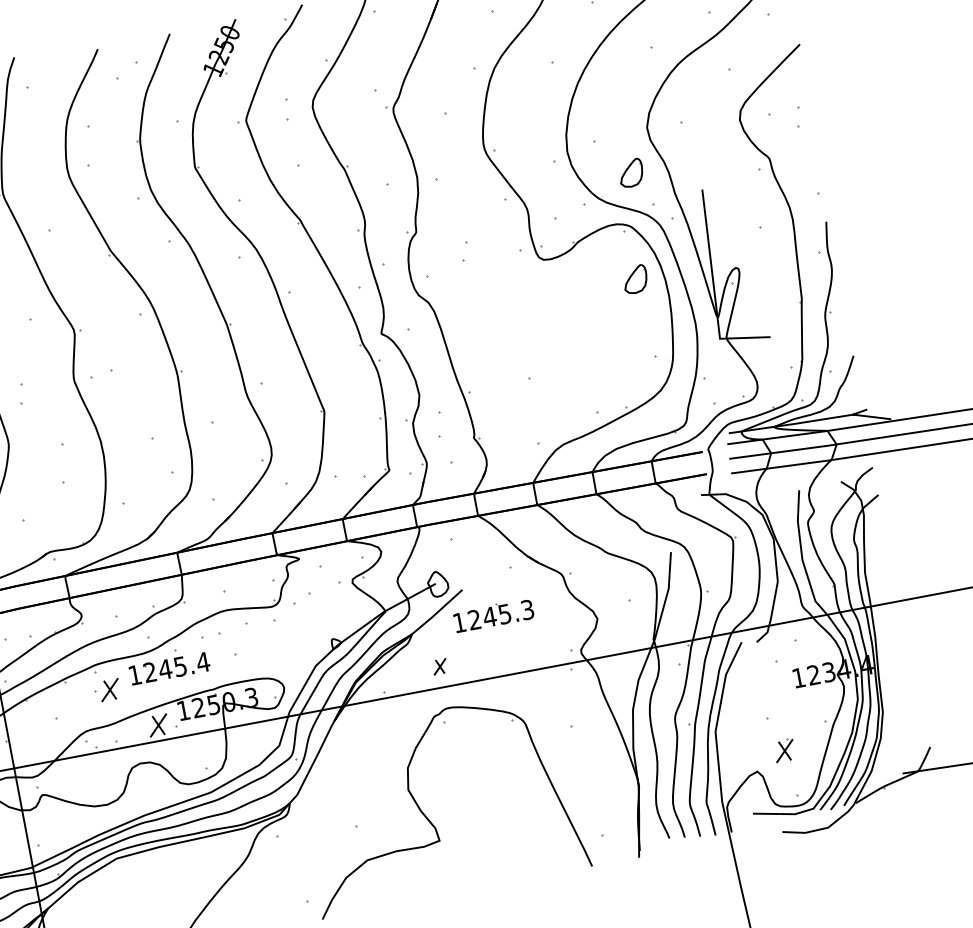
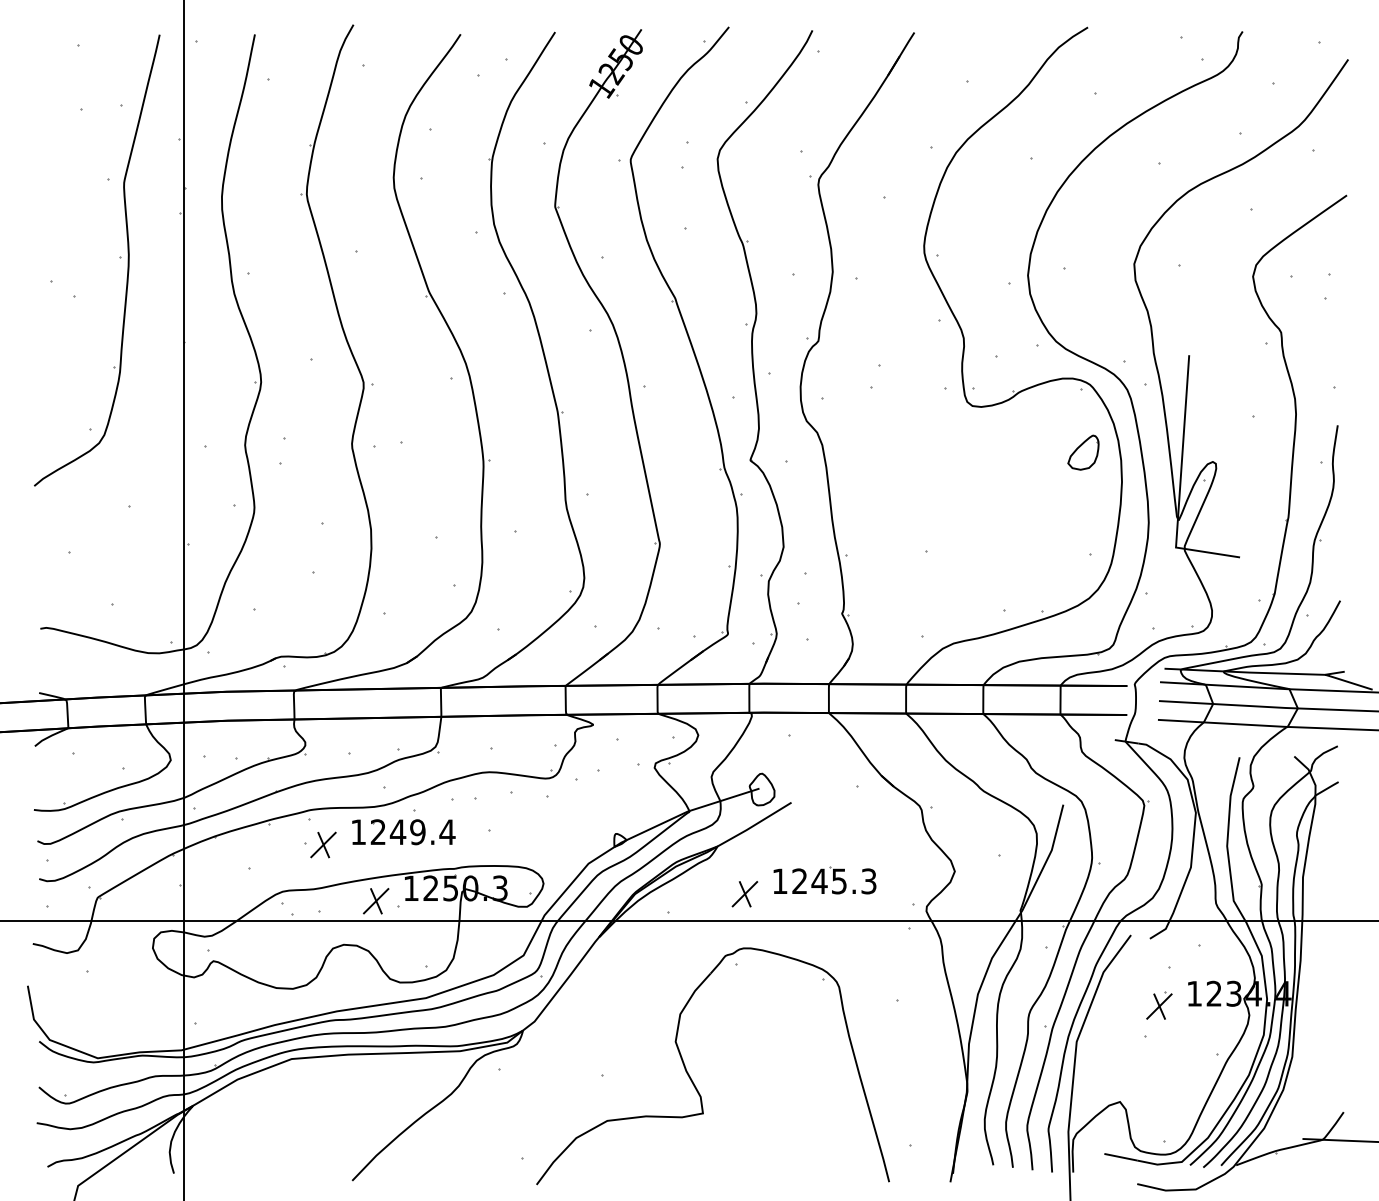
part: (631, 173) -> (1103, 317), removed
part: (493, 615) -> (824, 880), moved
text: (180, 666) -> (417, 831), 1245.4 -> 1249.4
part: (439, 667) -> (744, 894), size x1.43
part: (784, 750) -> (1159, 1005), moved

